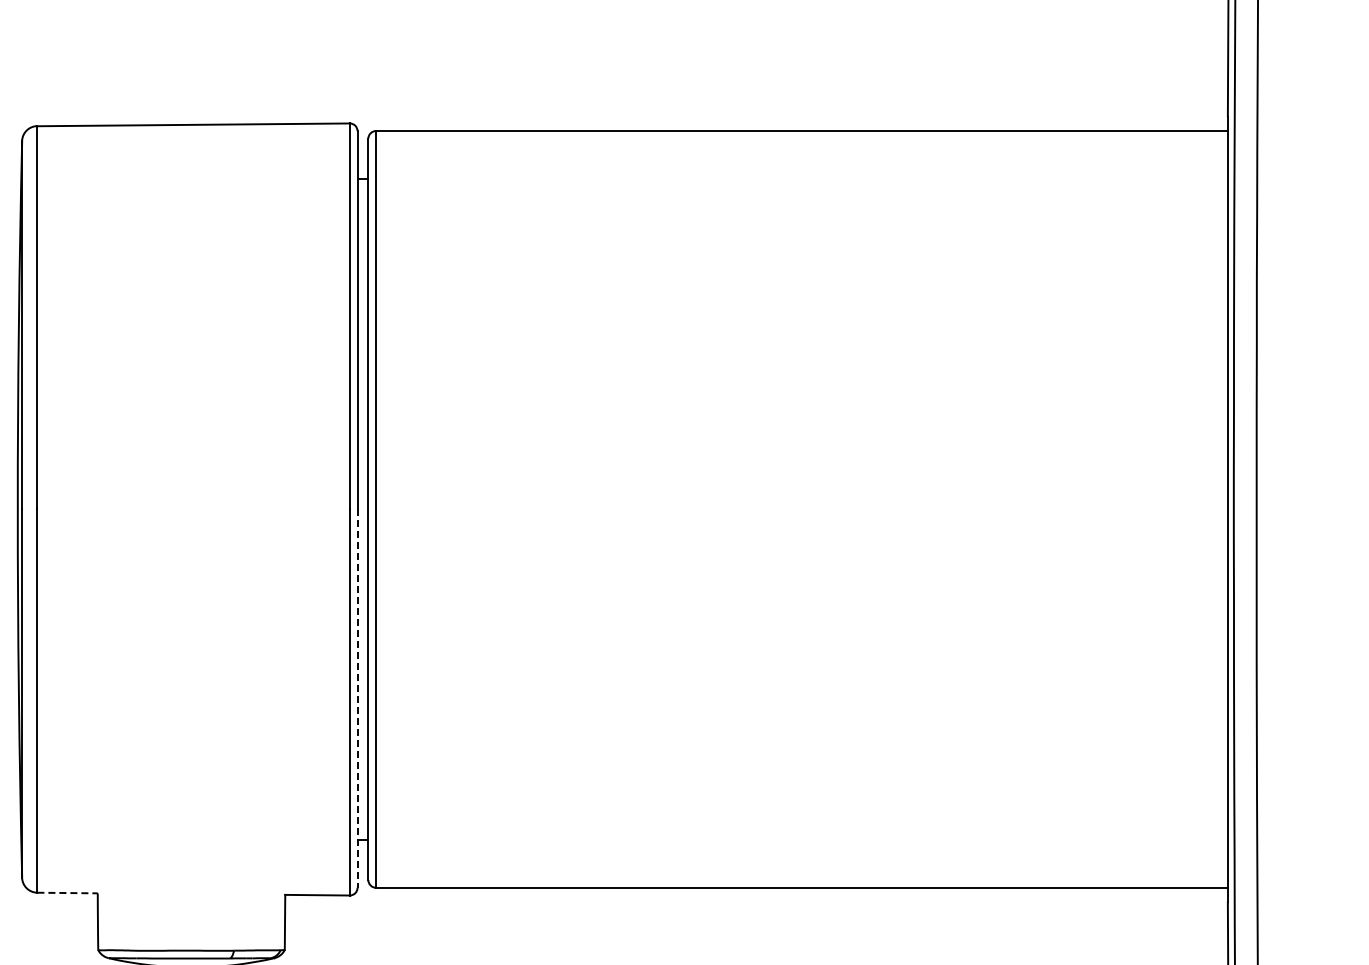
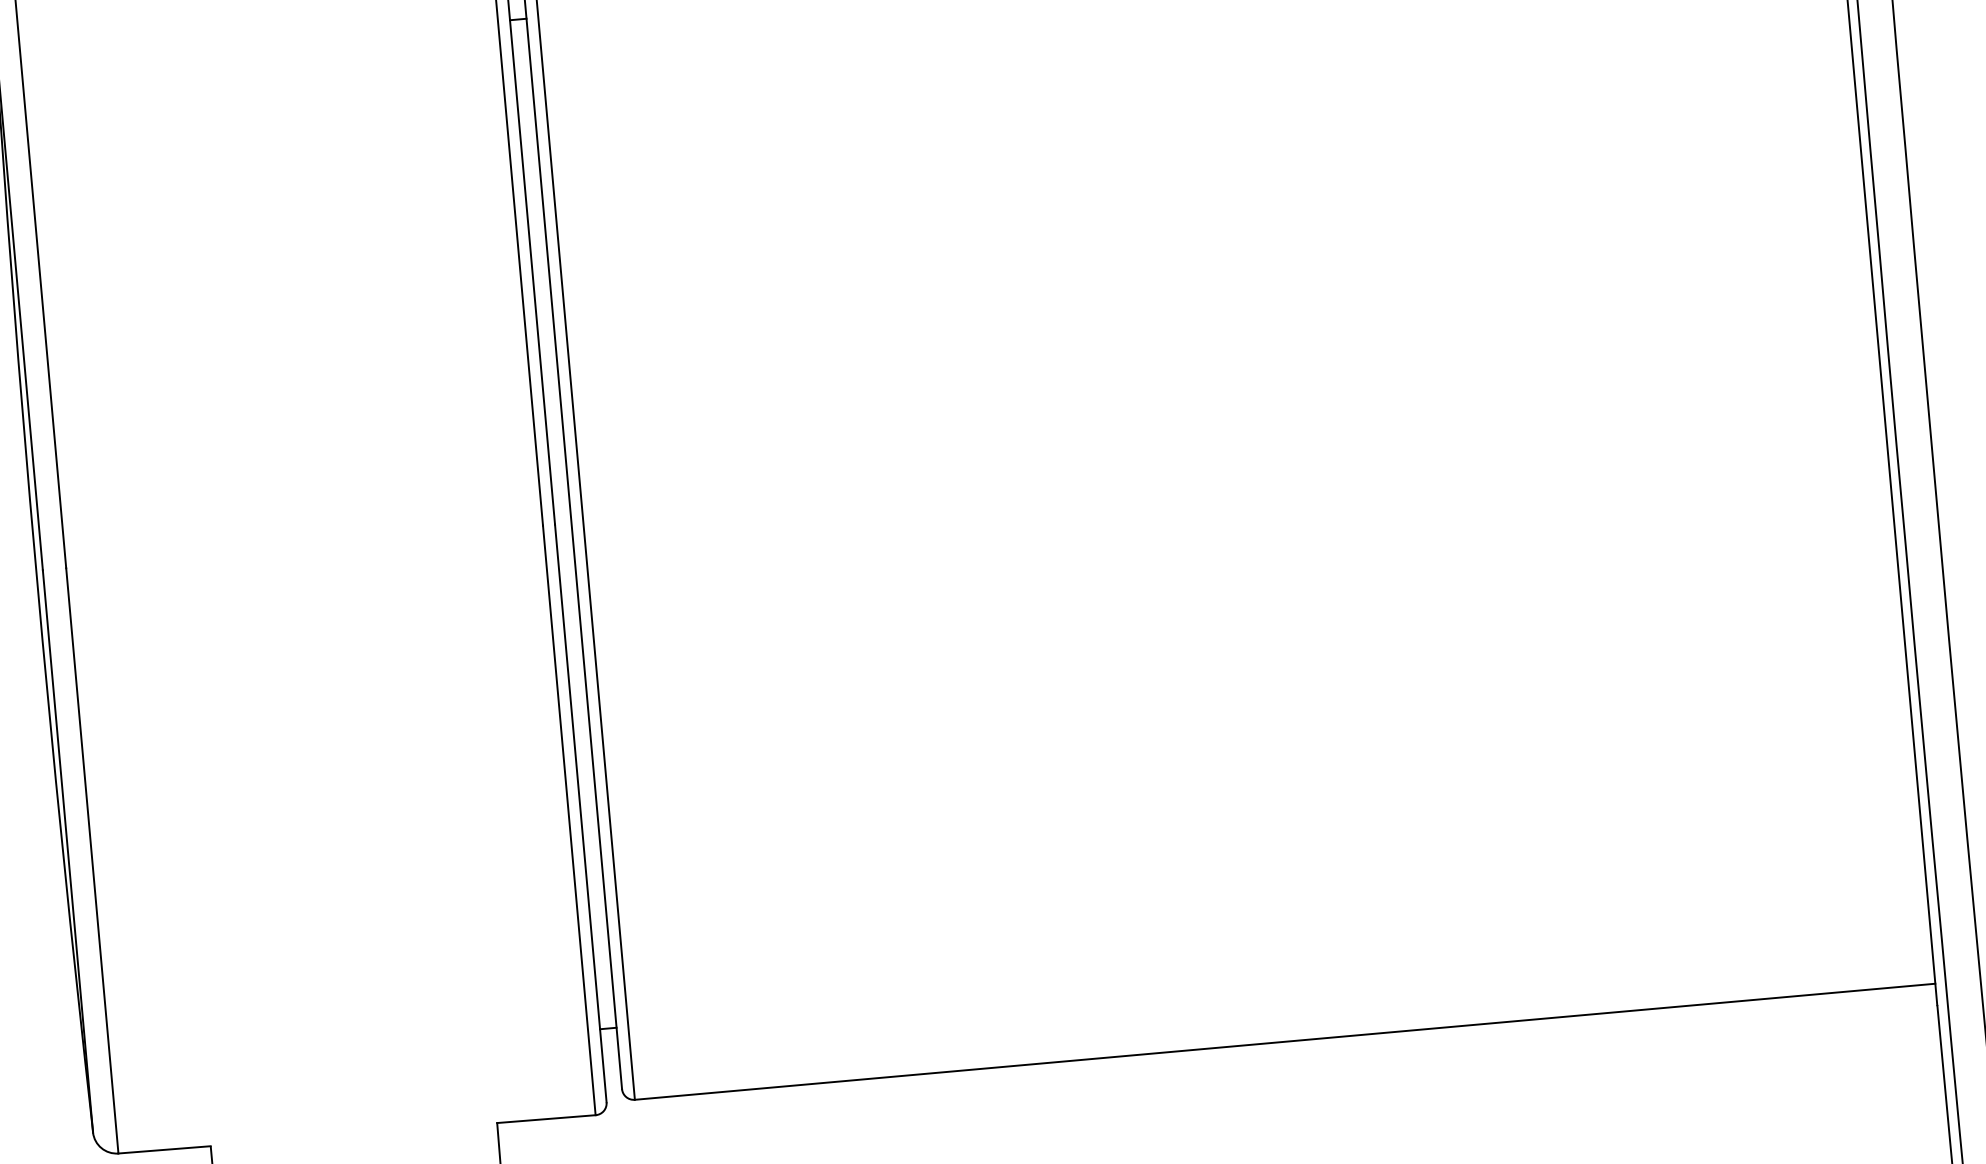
line: (357, 699) -> (580, 814), dashed -> solid
line: (68, 893) -> (166, 1150), dashed -> solid

